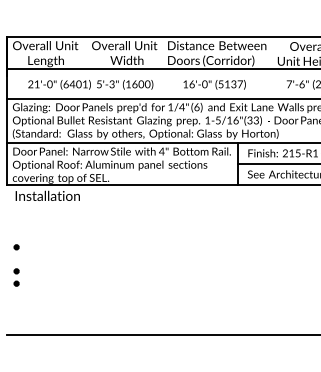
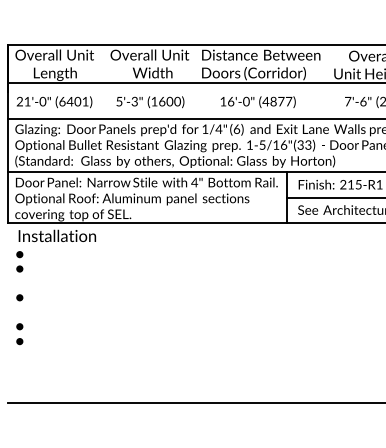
text: (227, 84) -> (273, 101), (5137) -> (4877)
text: (59, 85) -> (54, 102), moved
part: (16, 217) -> (19, 261), added

